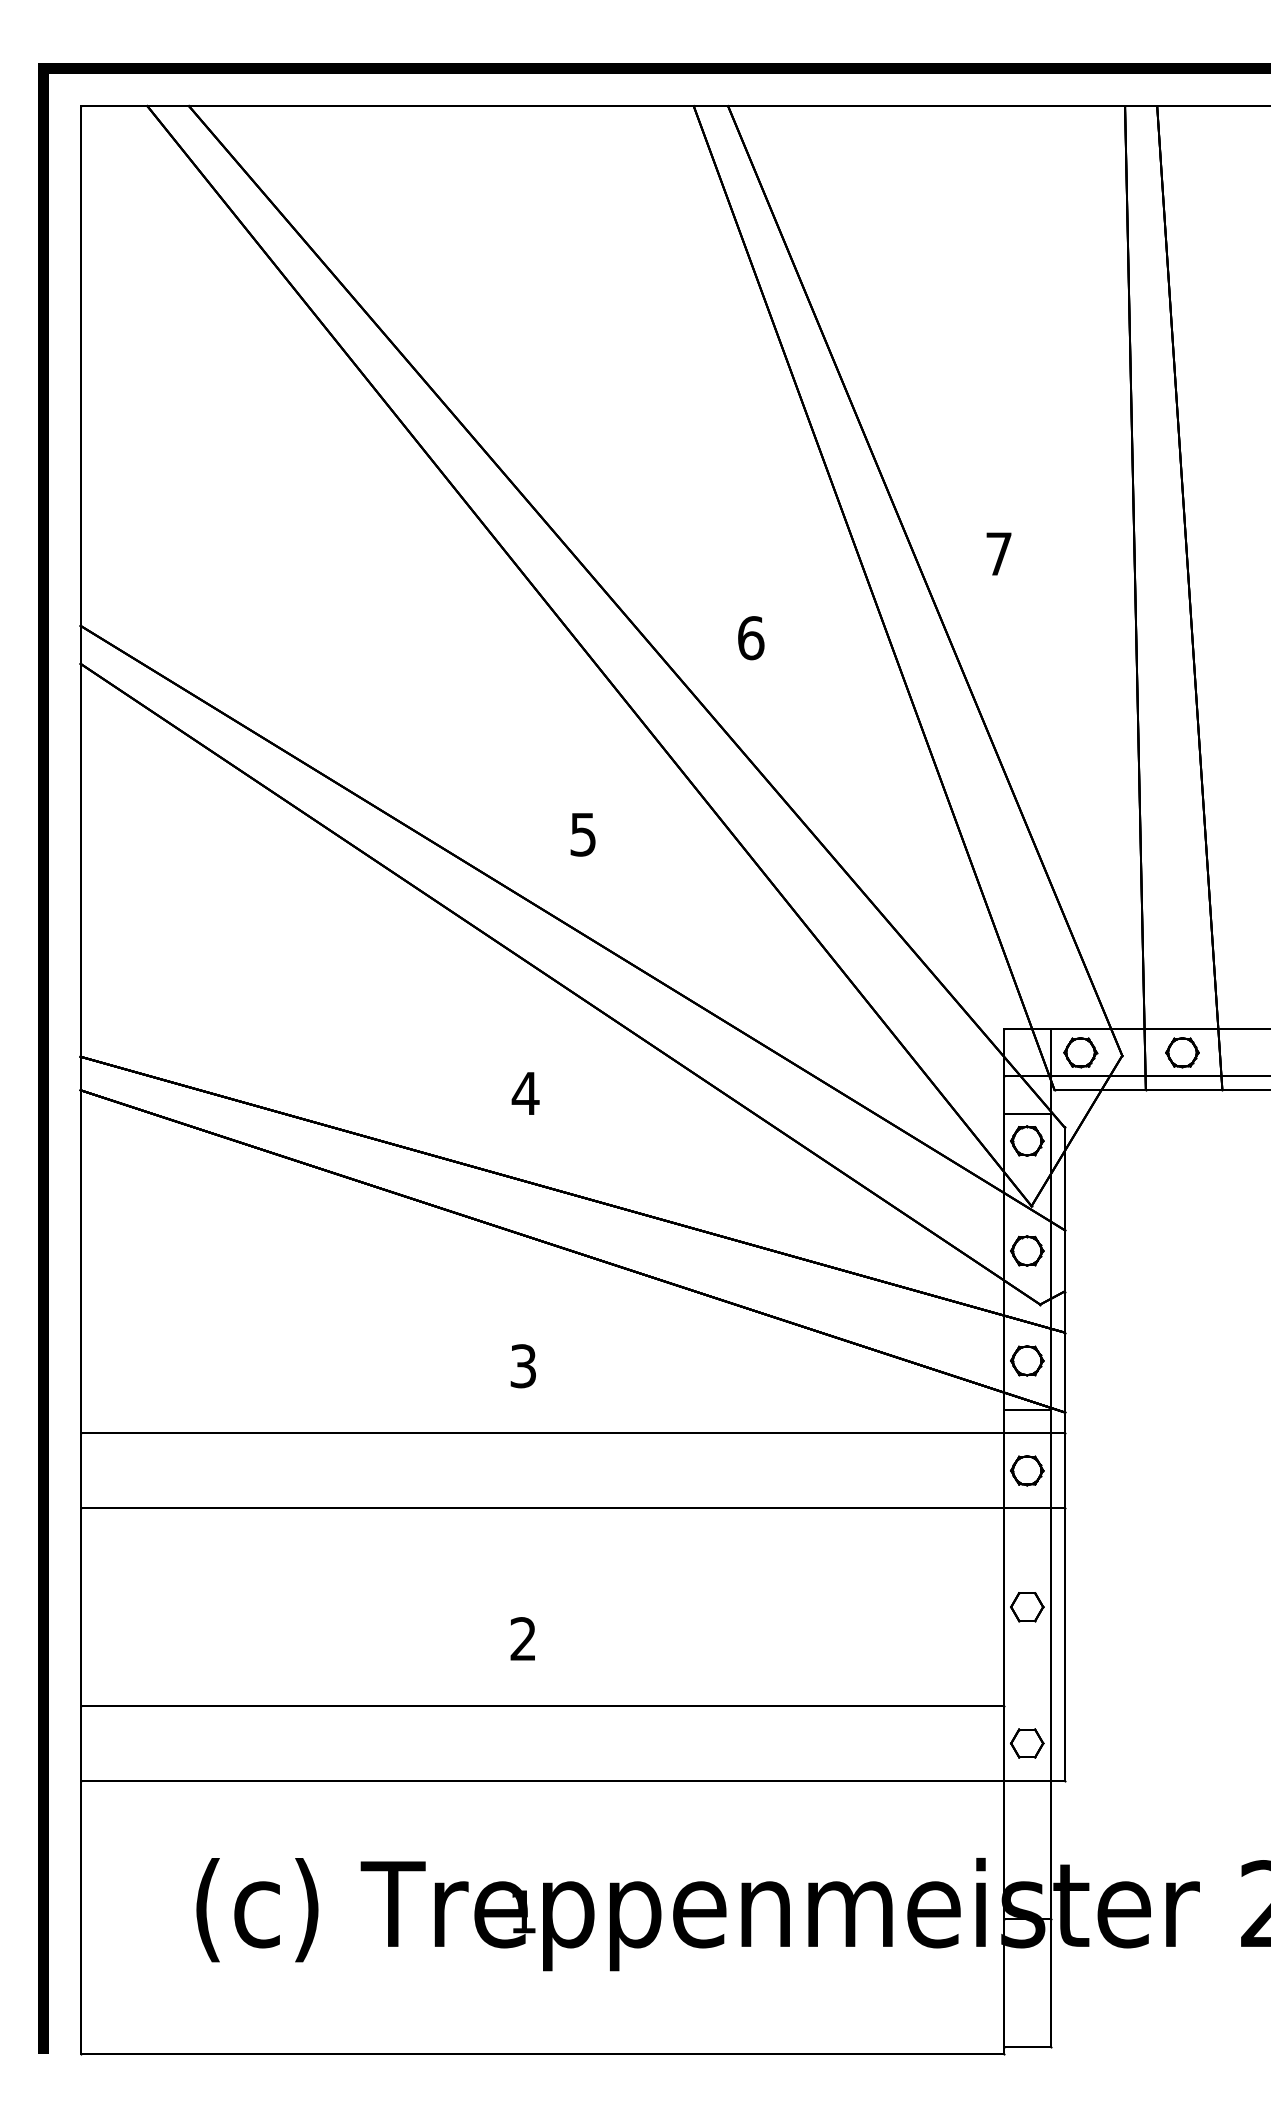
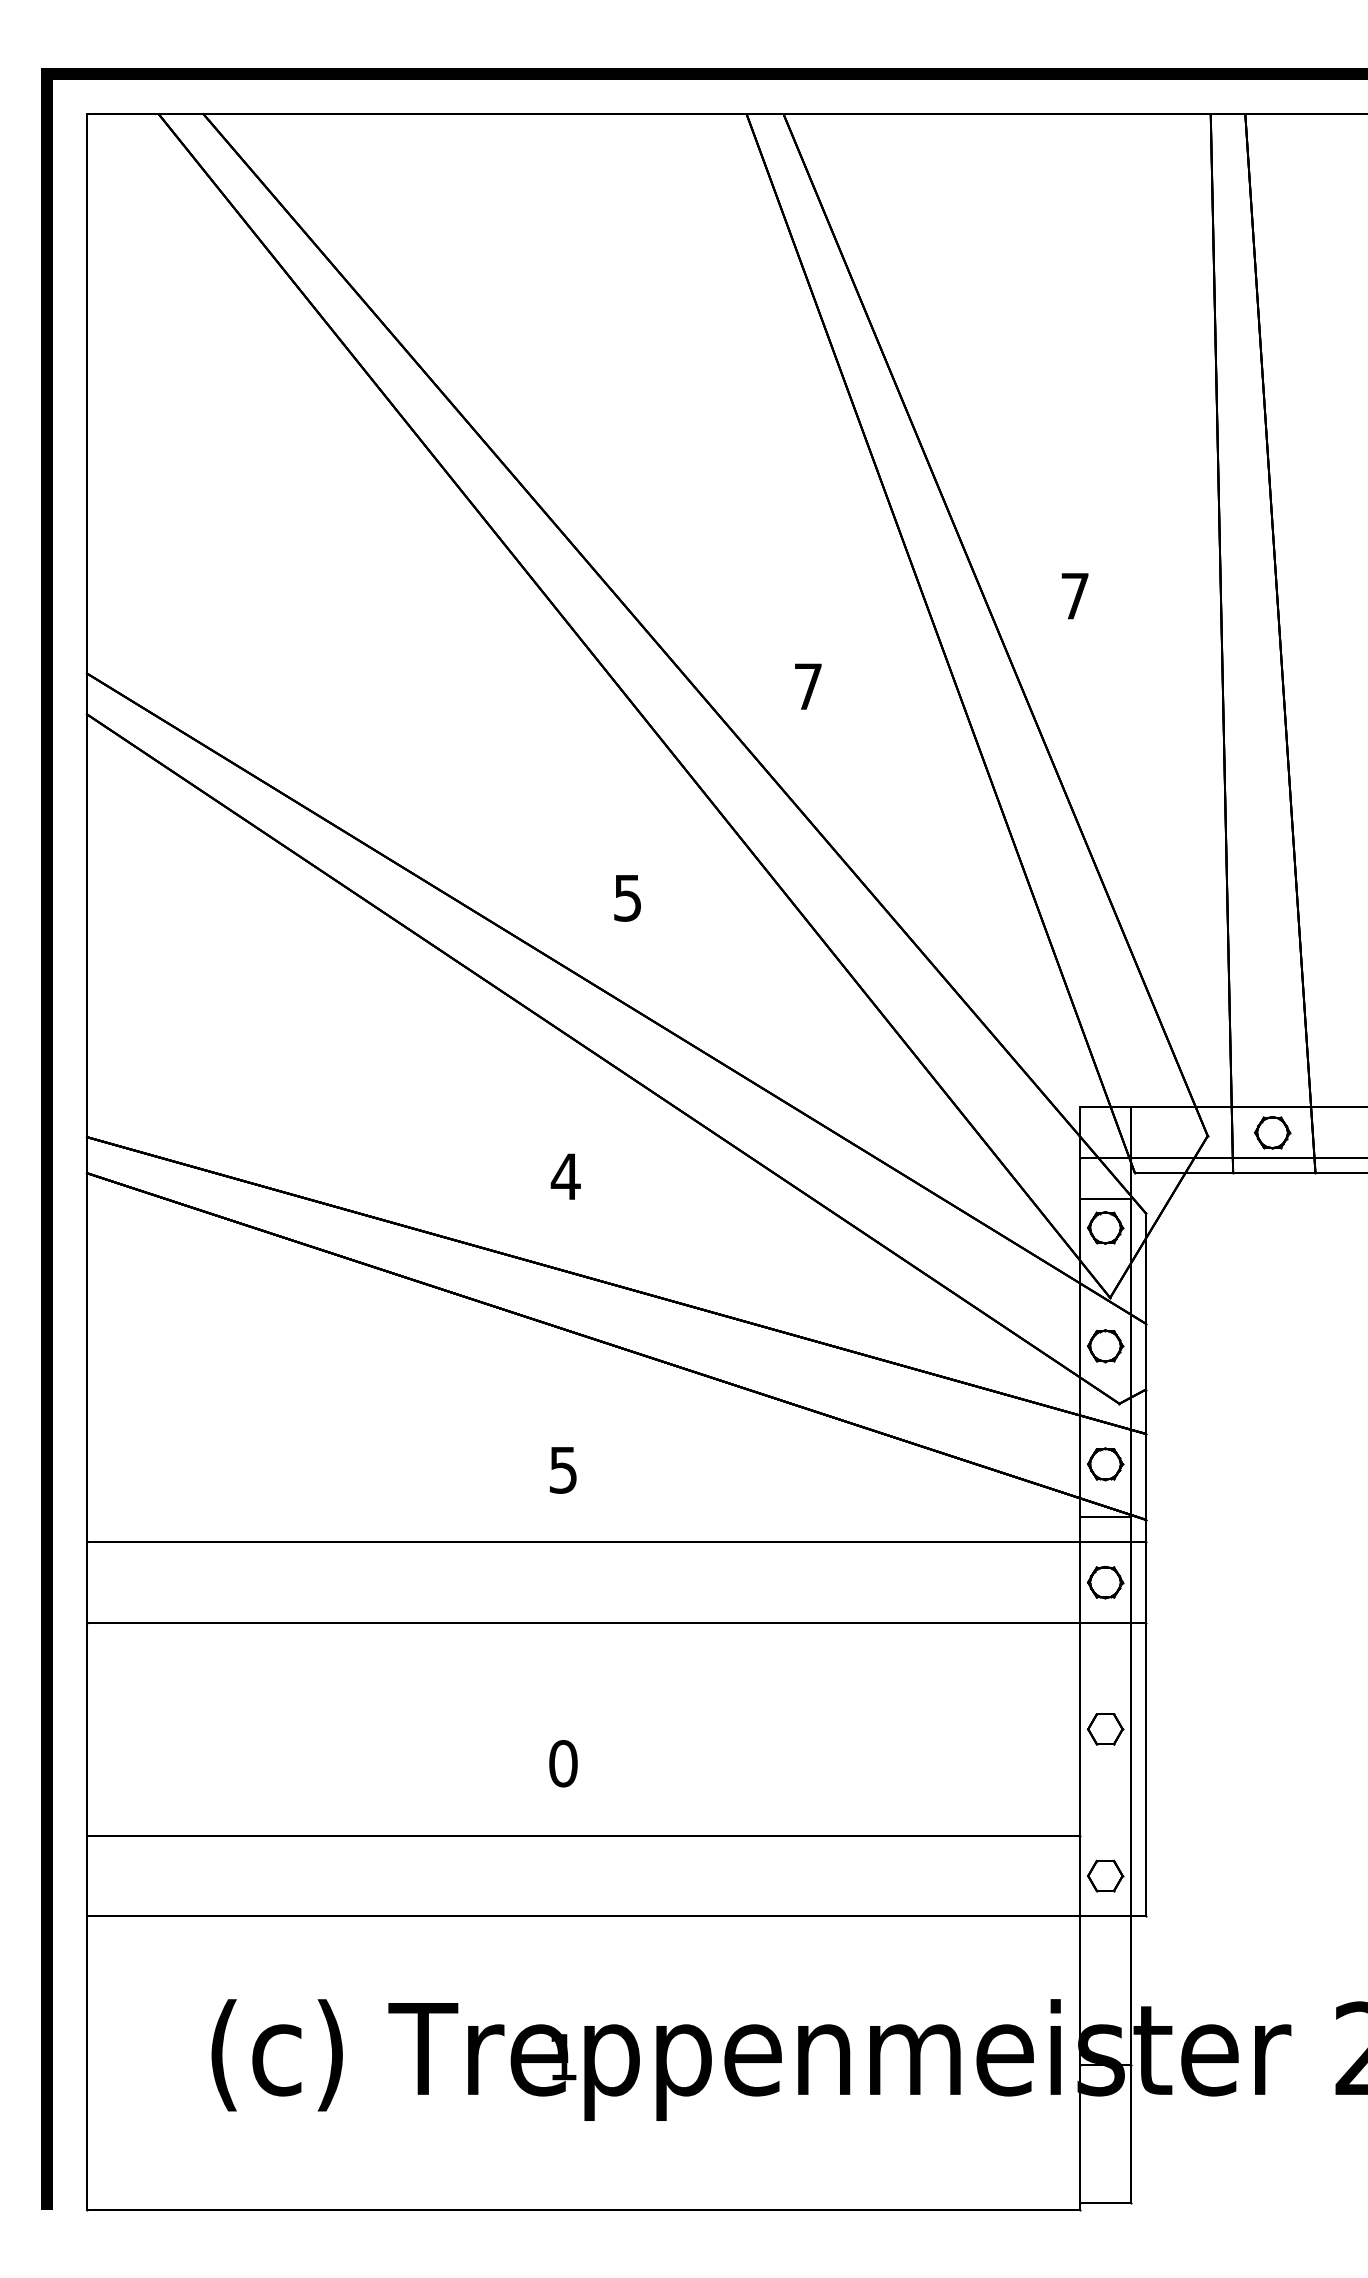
text: (751, 637) -> (808, 686), 6 -> 7
part: (1080, 1052) -> (1162, 1132), removed
text: (523, 1365) -> (563, 1469), 3 -> 5
text: (523, 1638) -> (563, 1763), 2 -> 0

